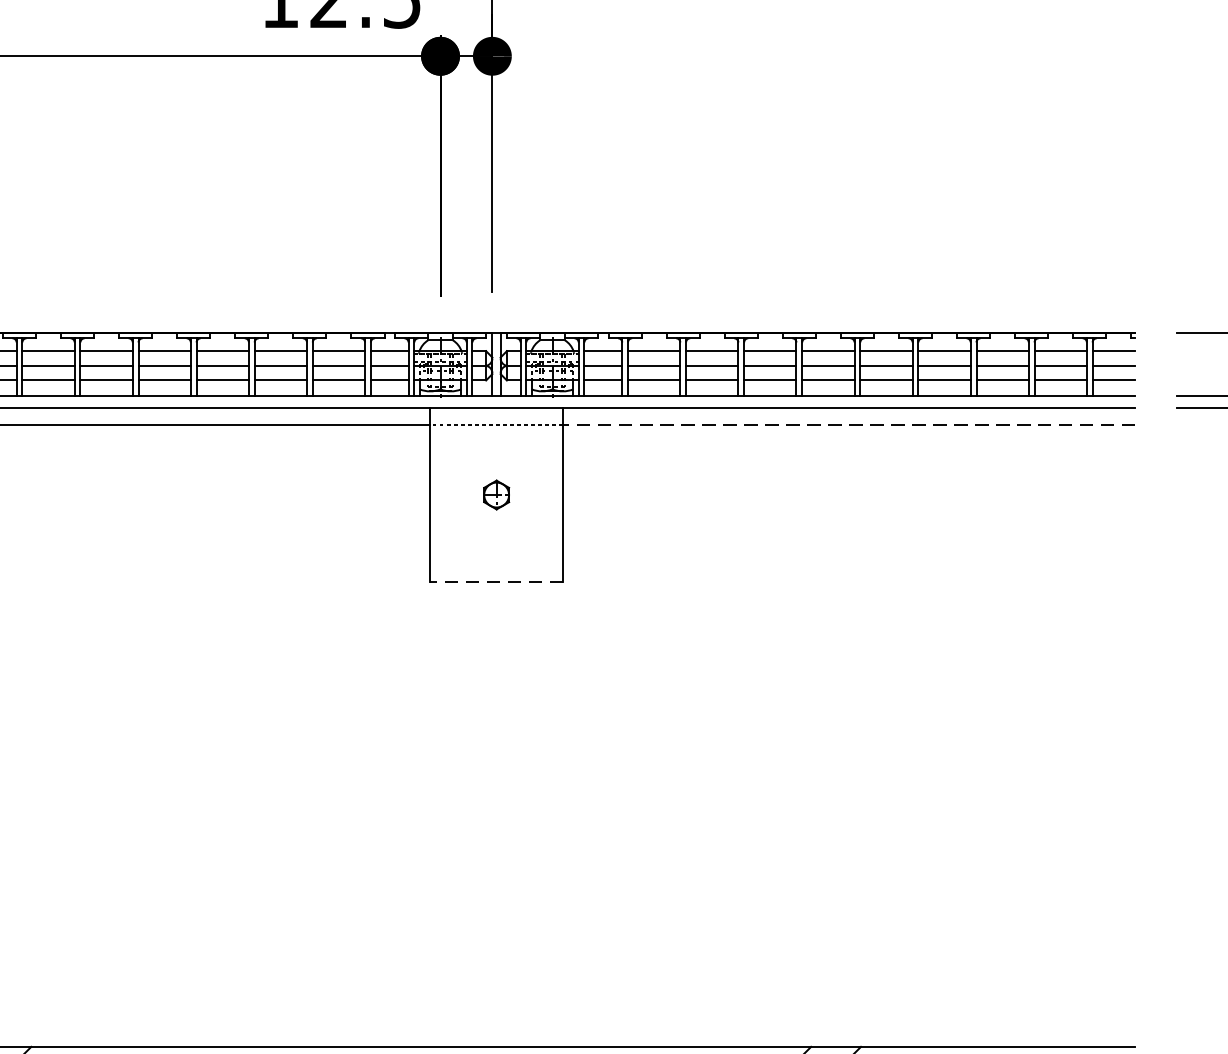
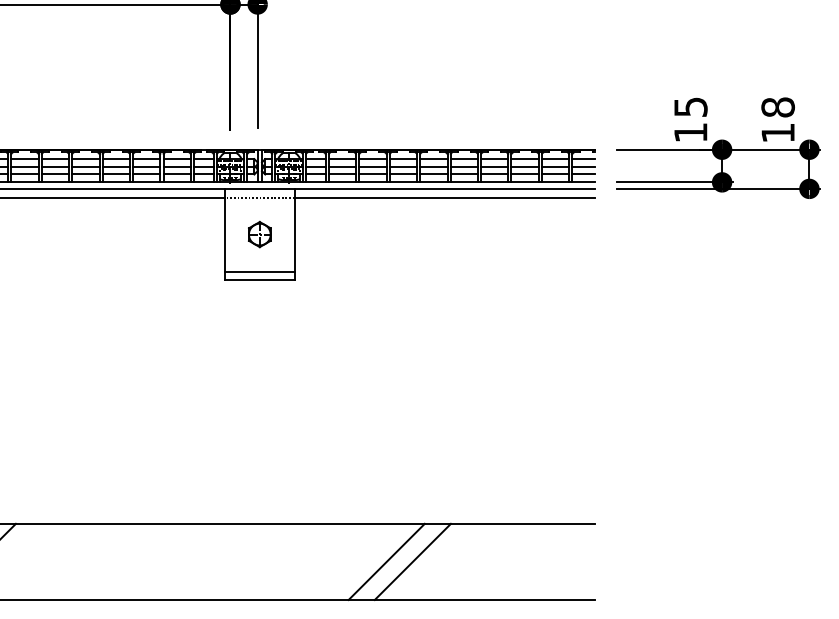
line: (848, 424) -> (444, 197), dashed -> solid
part: (495, 494) -> (259, 234), size x1.67
line: (495, 565) -> (259, 271), added
line: (495, 582) -> (259, 280), dashed -> solid

